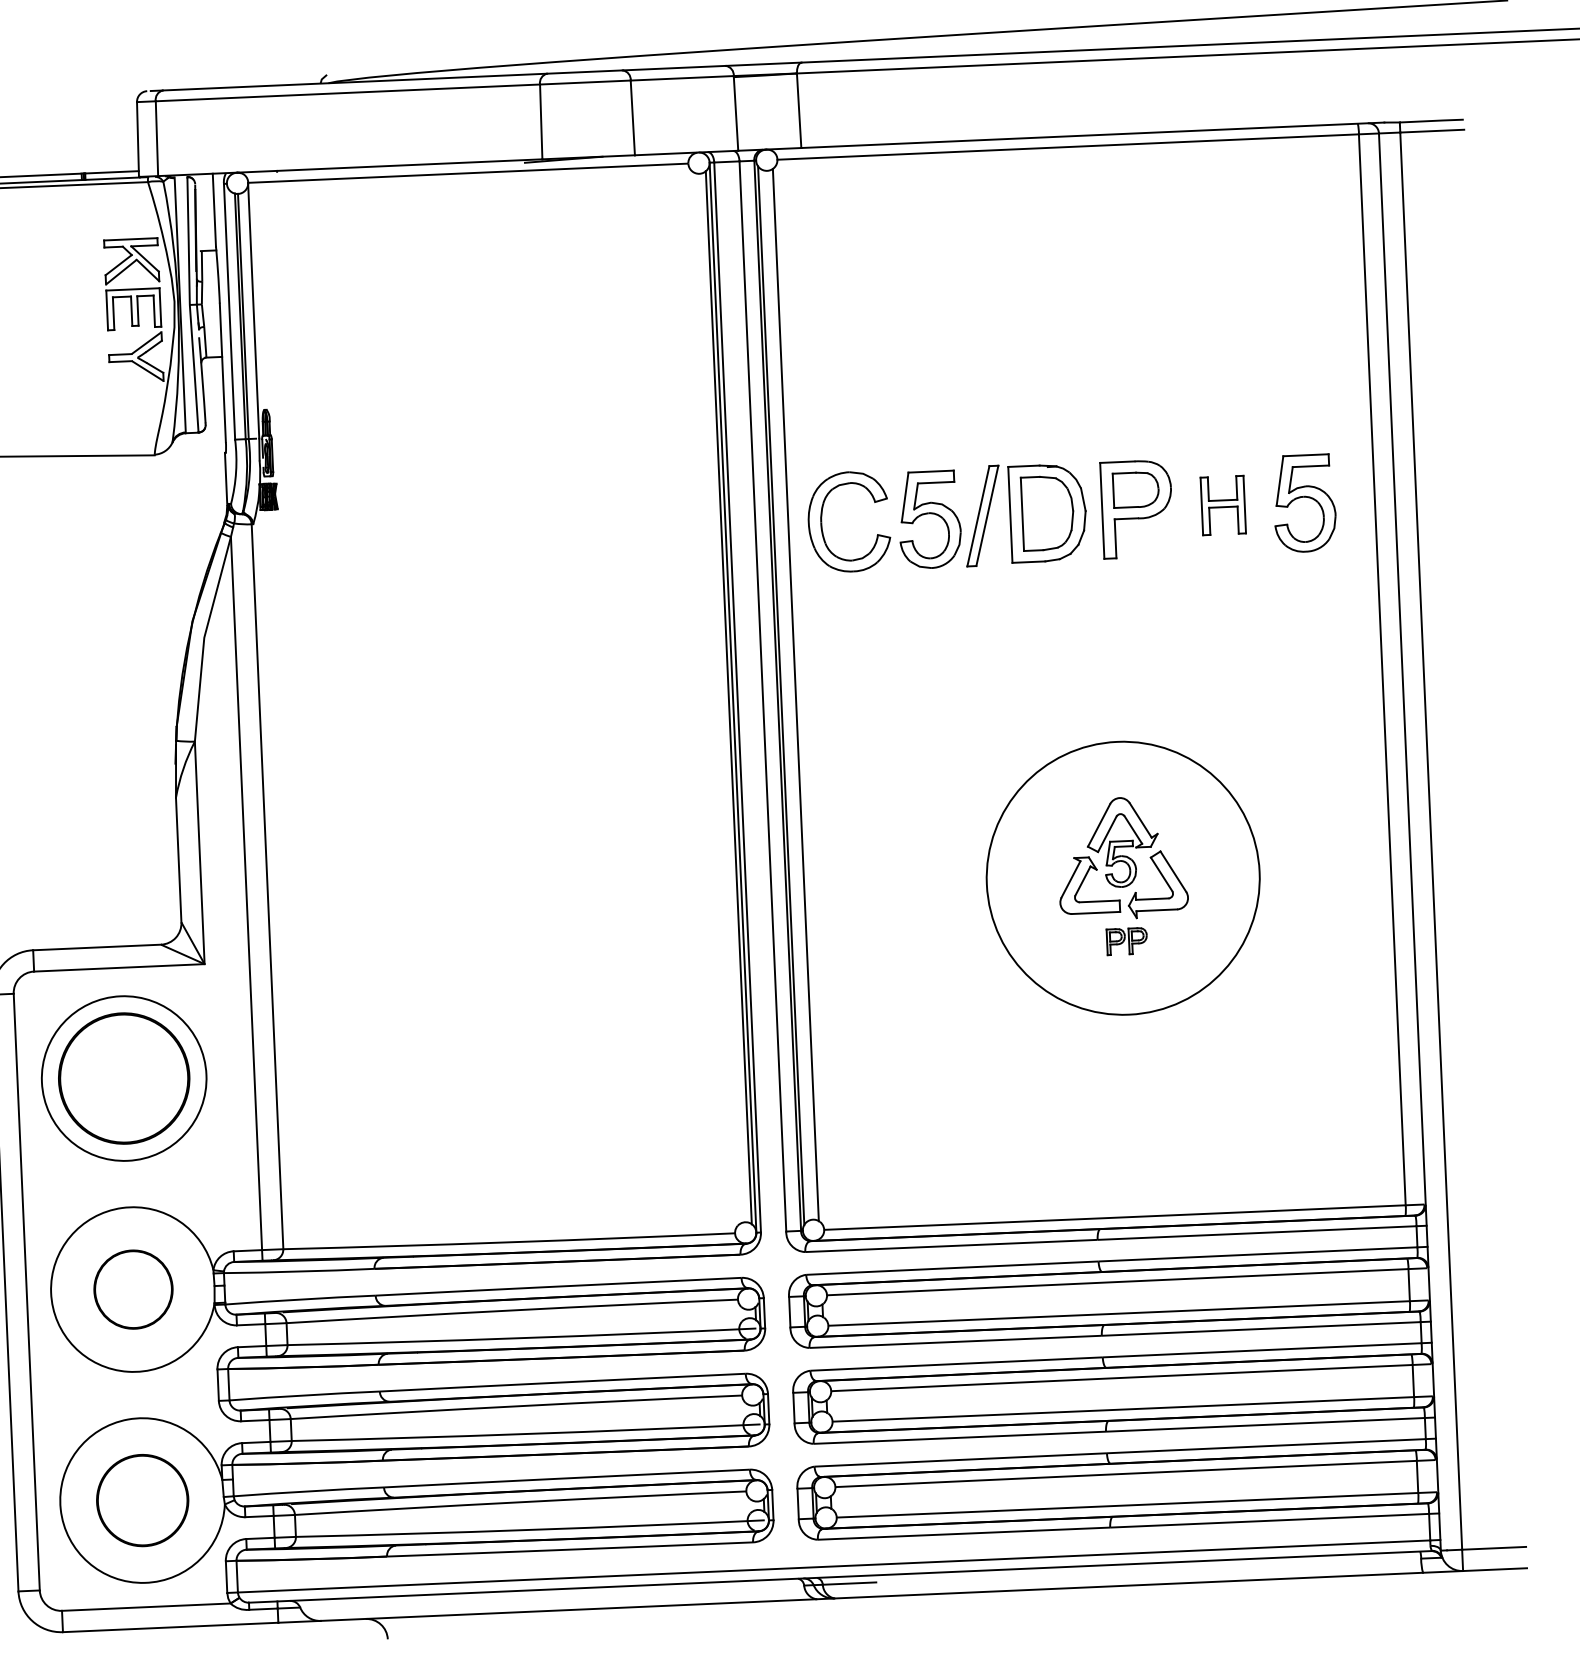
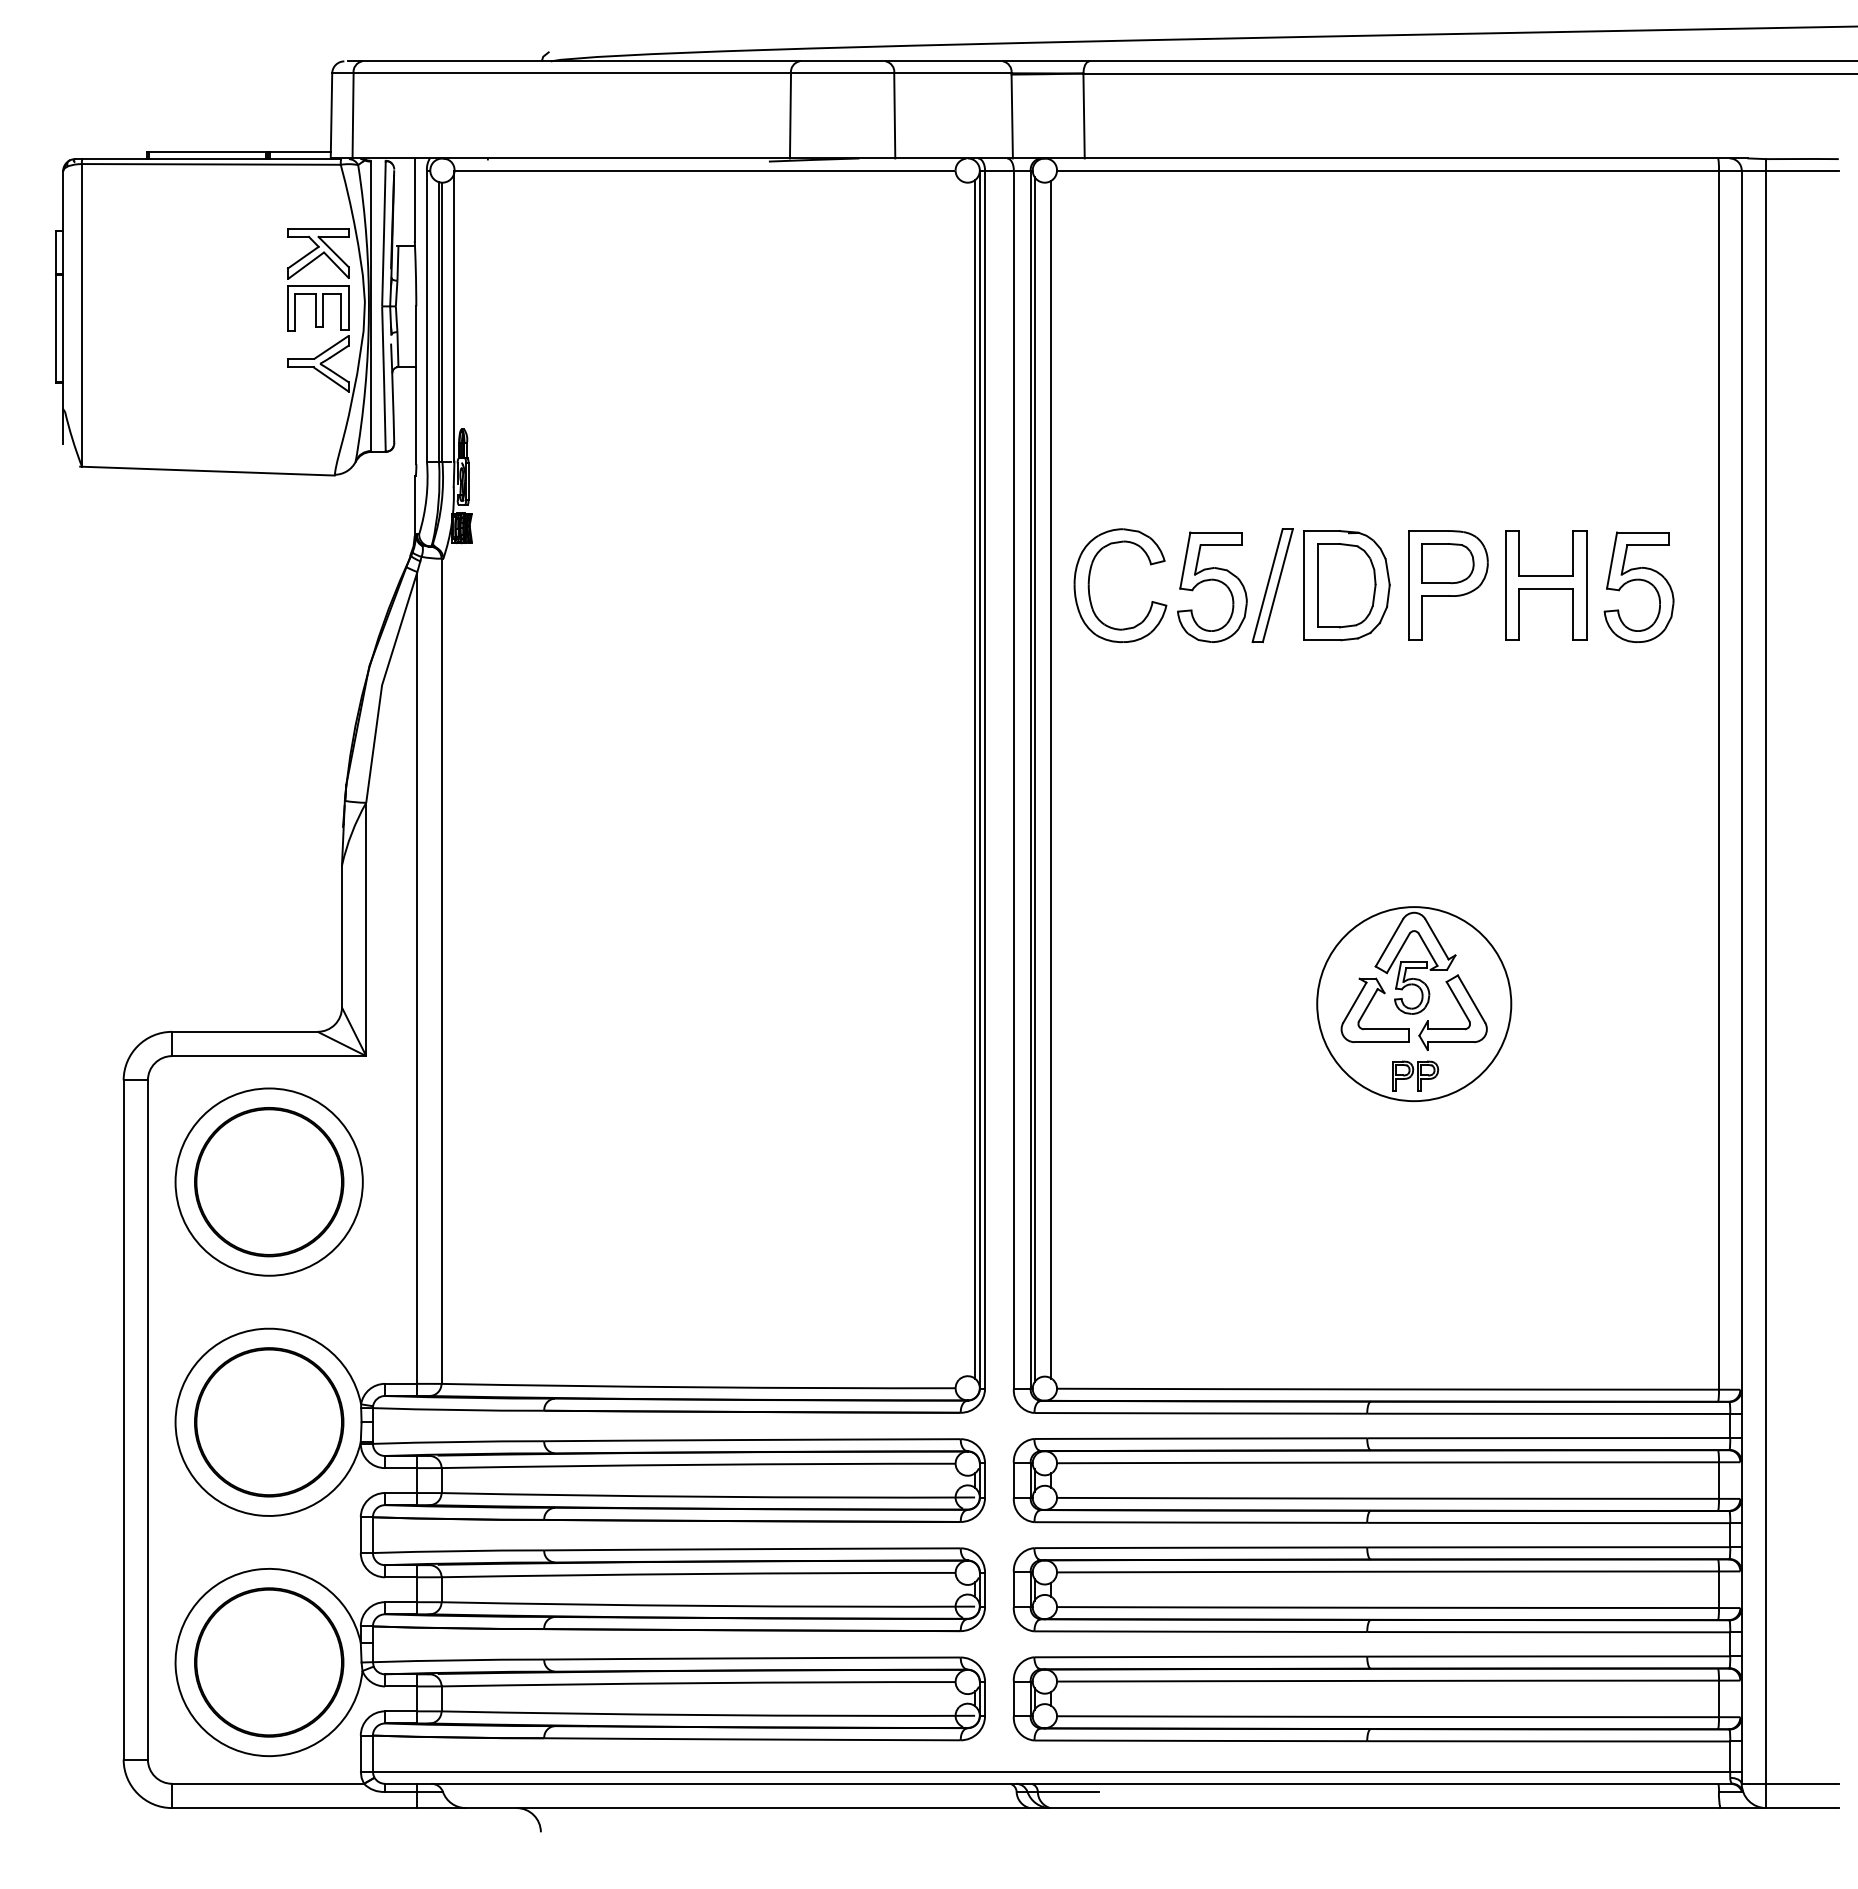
part: (1223, 505) -> (1546, 585), size x1.67
circle: (1123, 878) -> (1414, 1004), size x0.62
part: (133, 1289) -> (269, 1422), size x1.67
part: (142, 1500) -> (269, 1662), size x1.43

